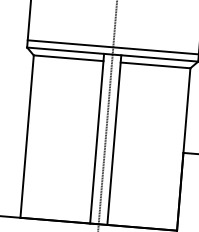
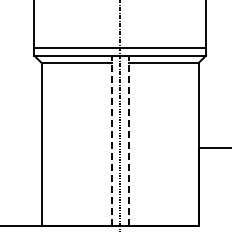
line: (97, 138) -> (111, 140), solid -> dashed
line: (114, 139) -> (128, 140), solid -> dashed

